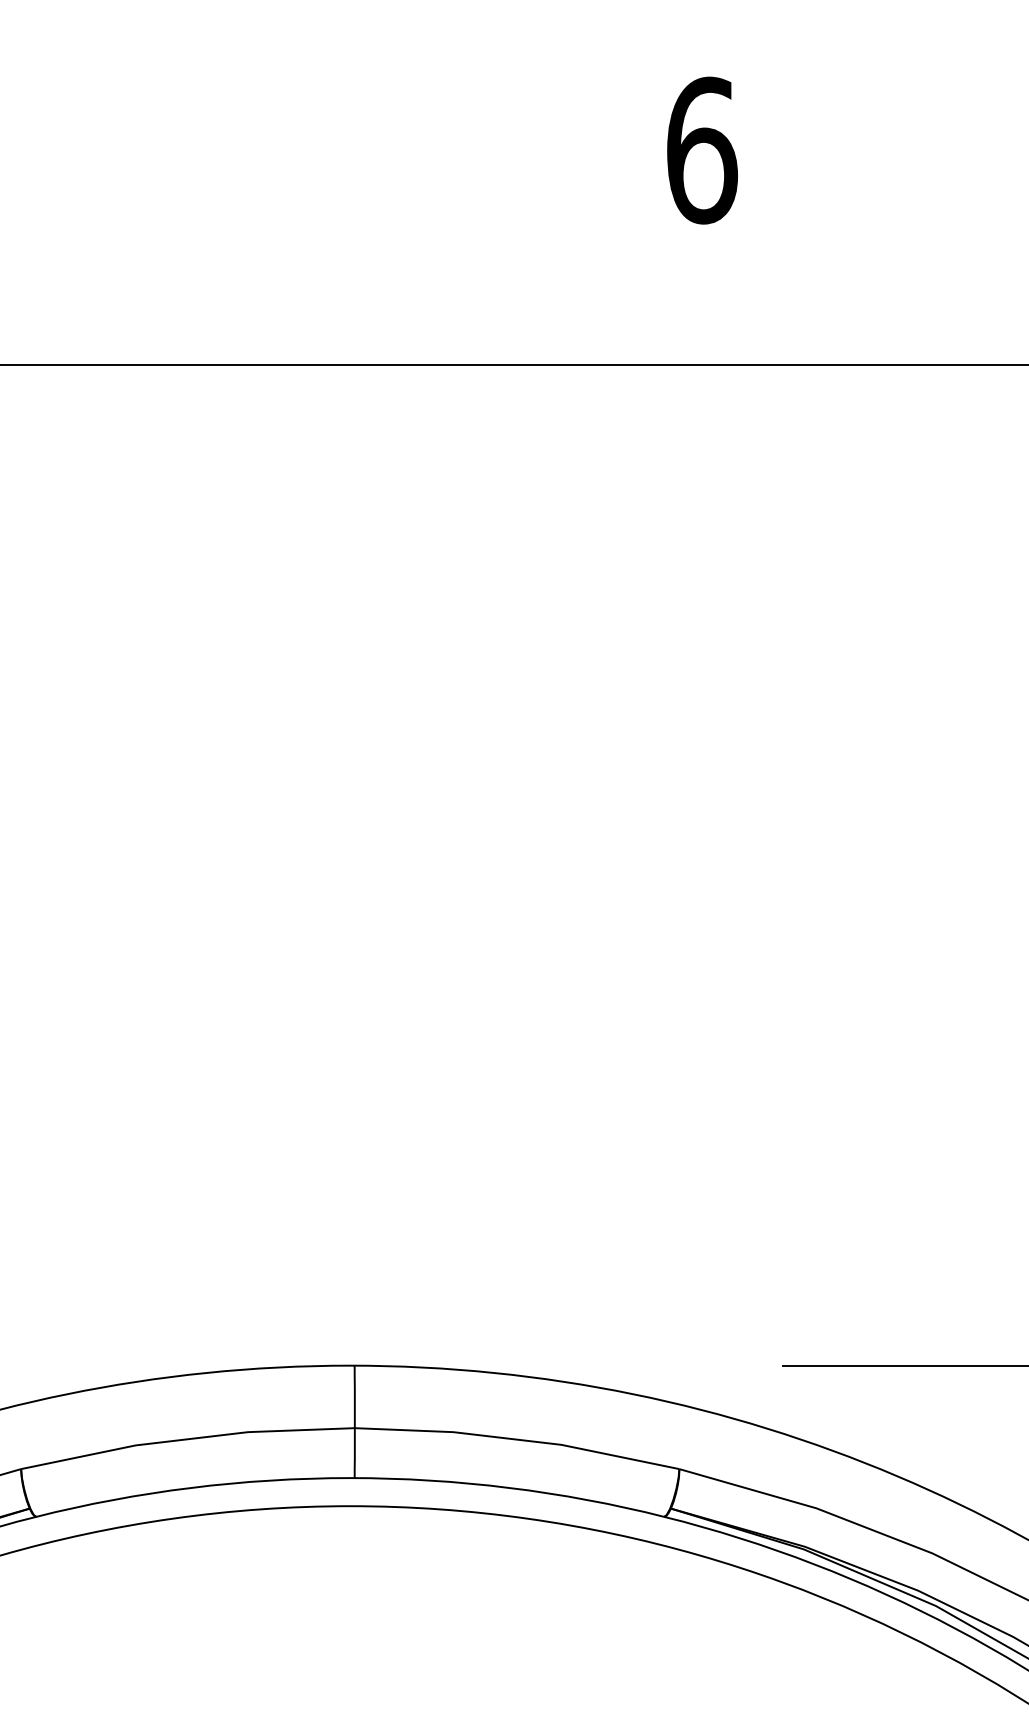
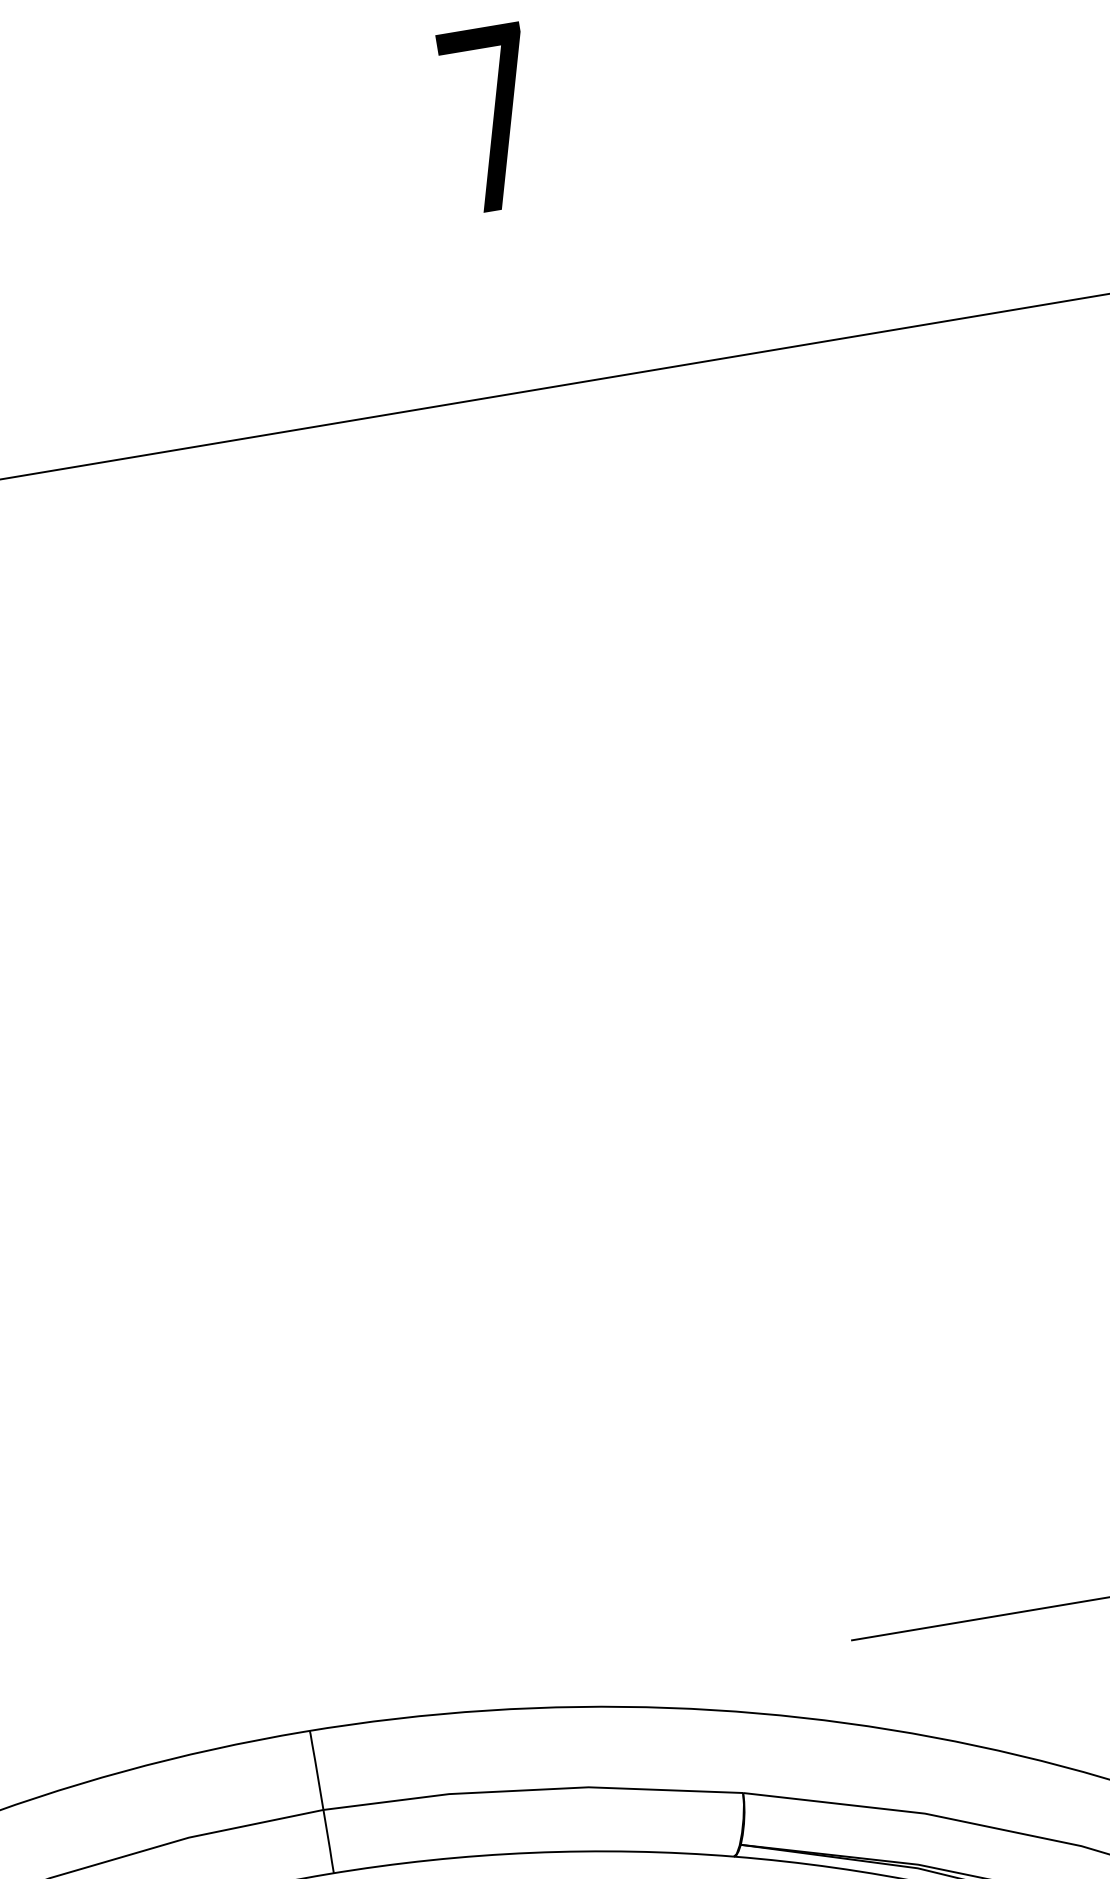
text: (702, 150) -> (492, 118), 6 -> 7

